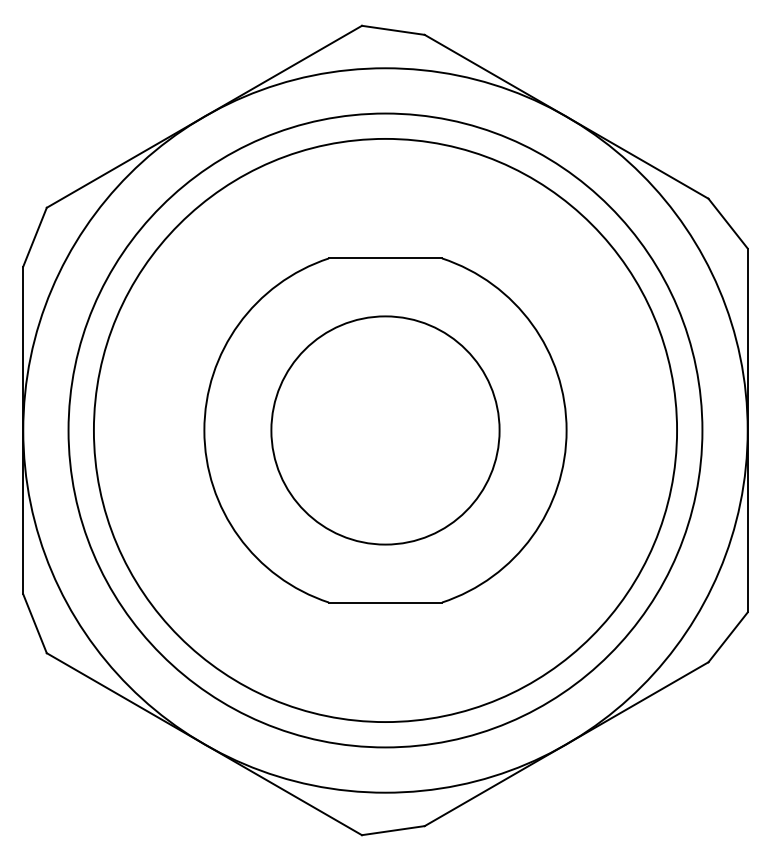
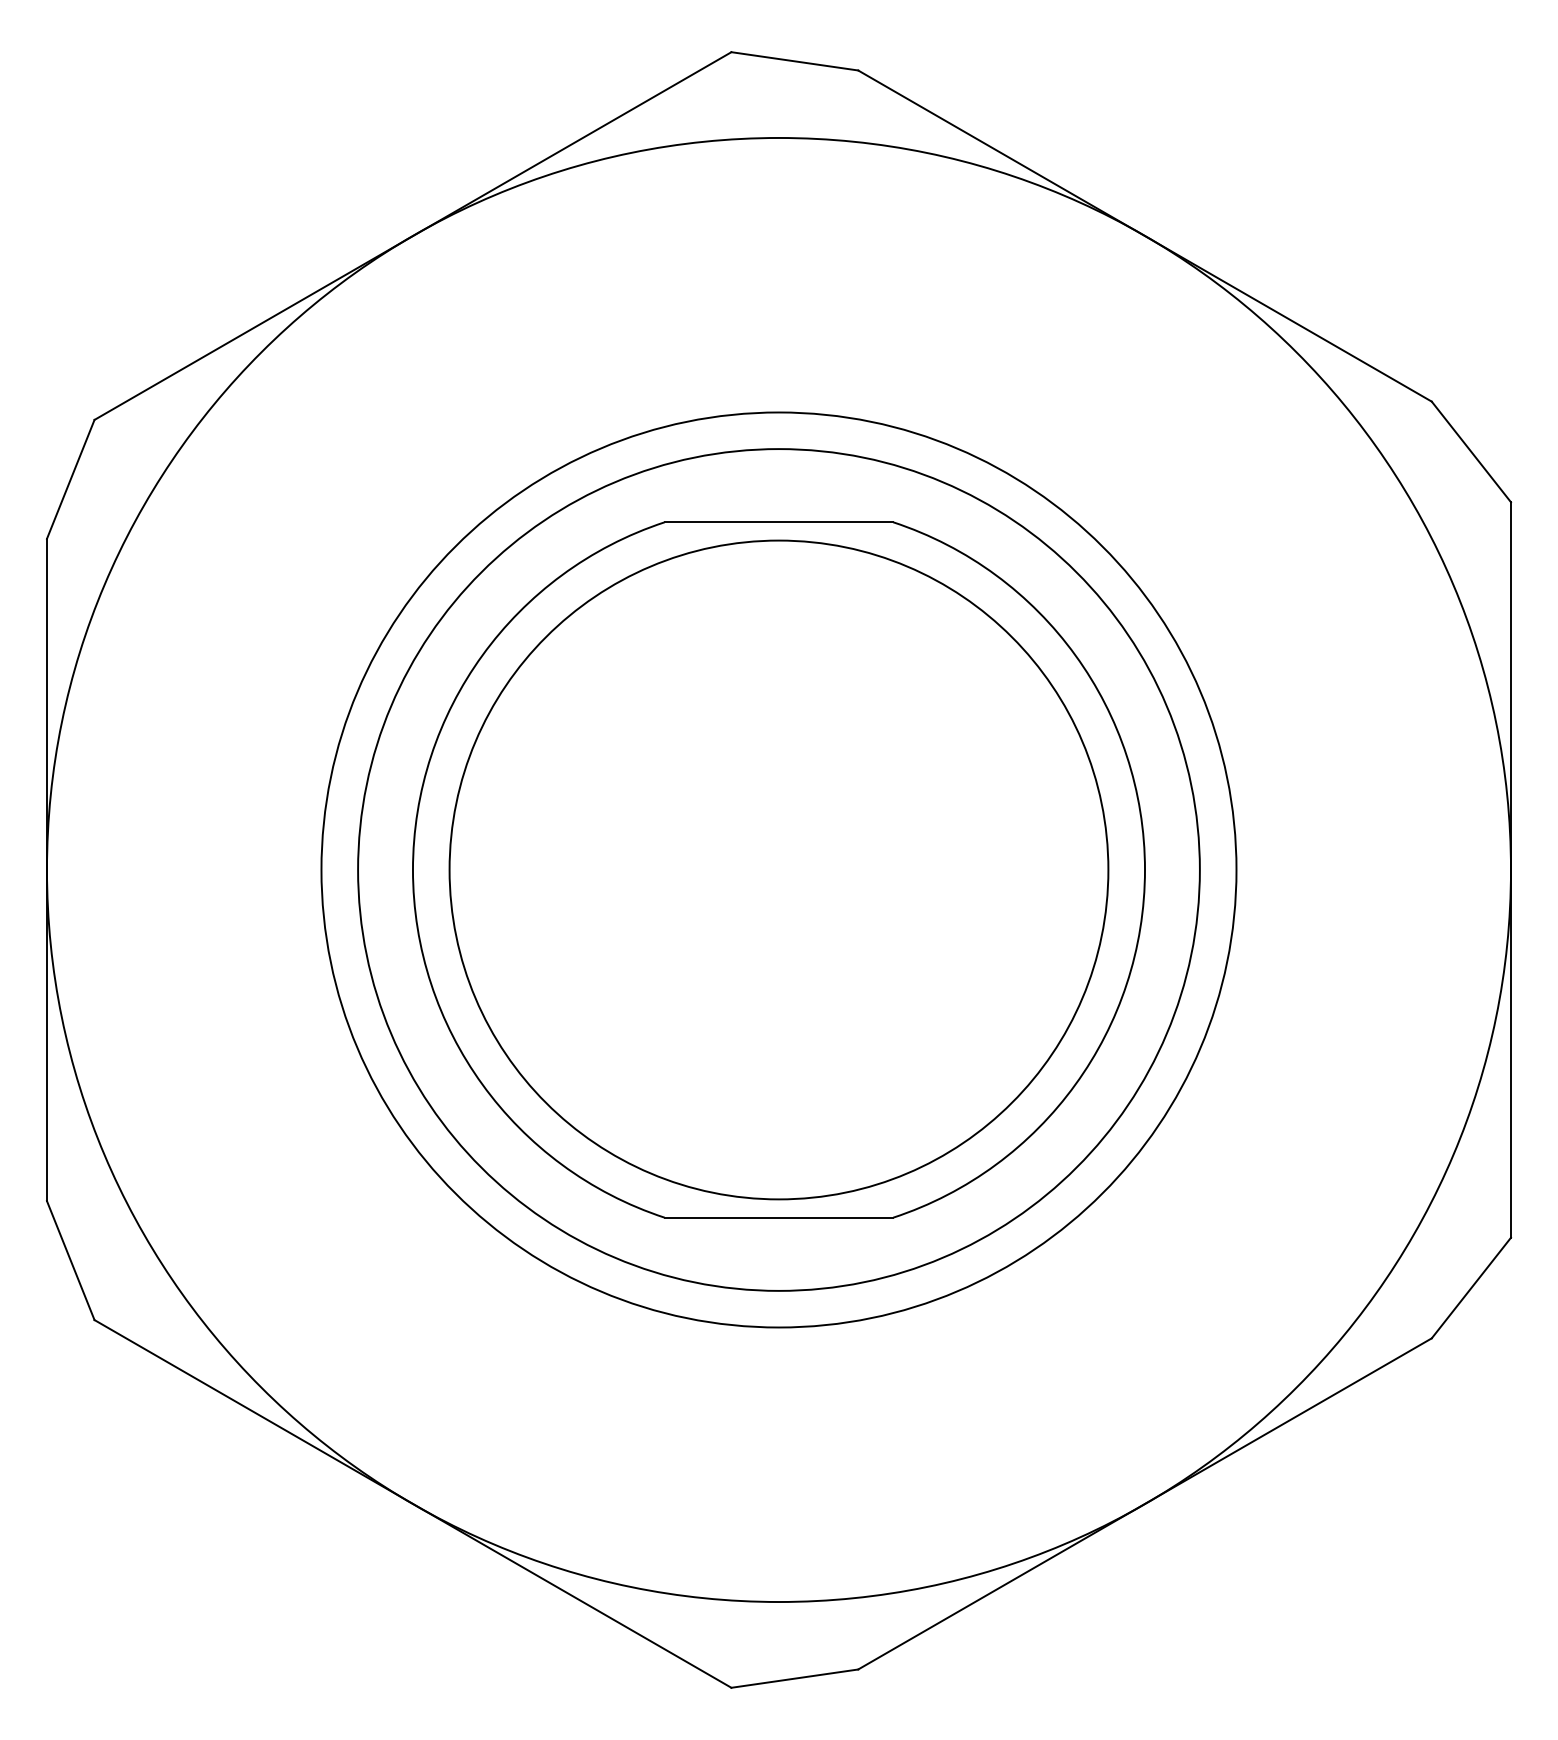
circle: (385, 430) -> (779, 870), size x0.71
circle: (385, 430) -> (779, 870), size x0.71
circle: (385, 430) -> (779, 870), size x1.43

